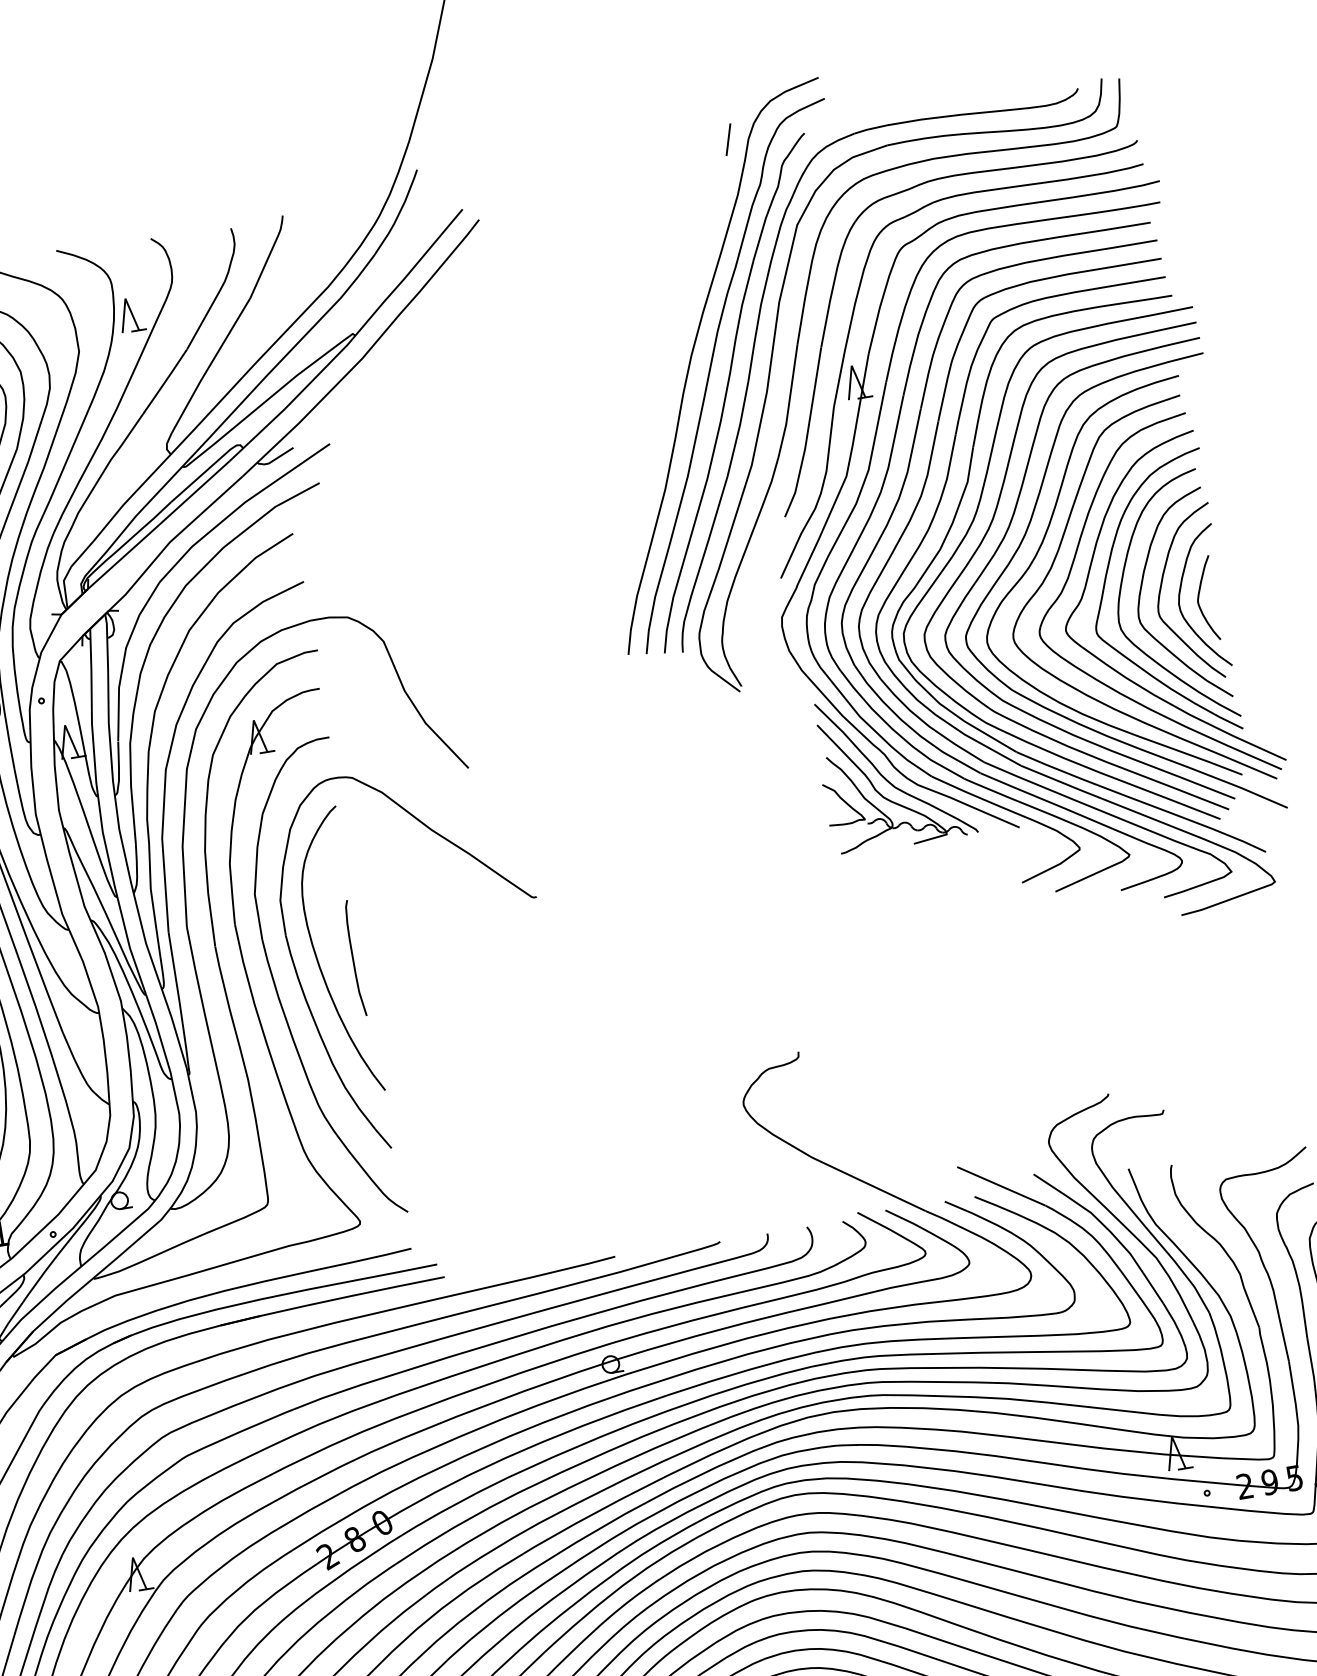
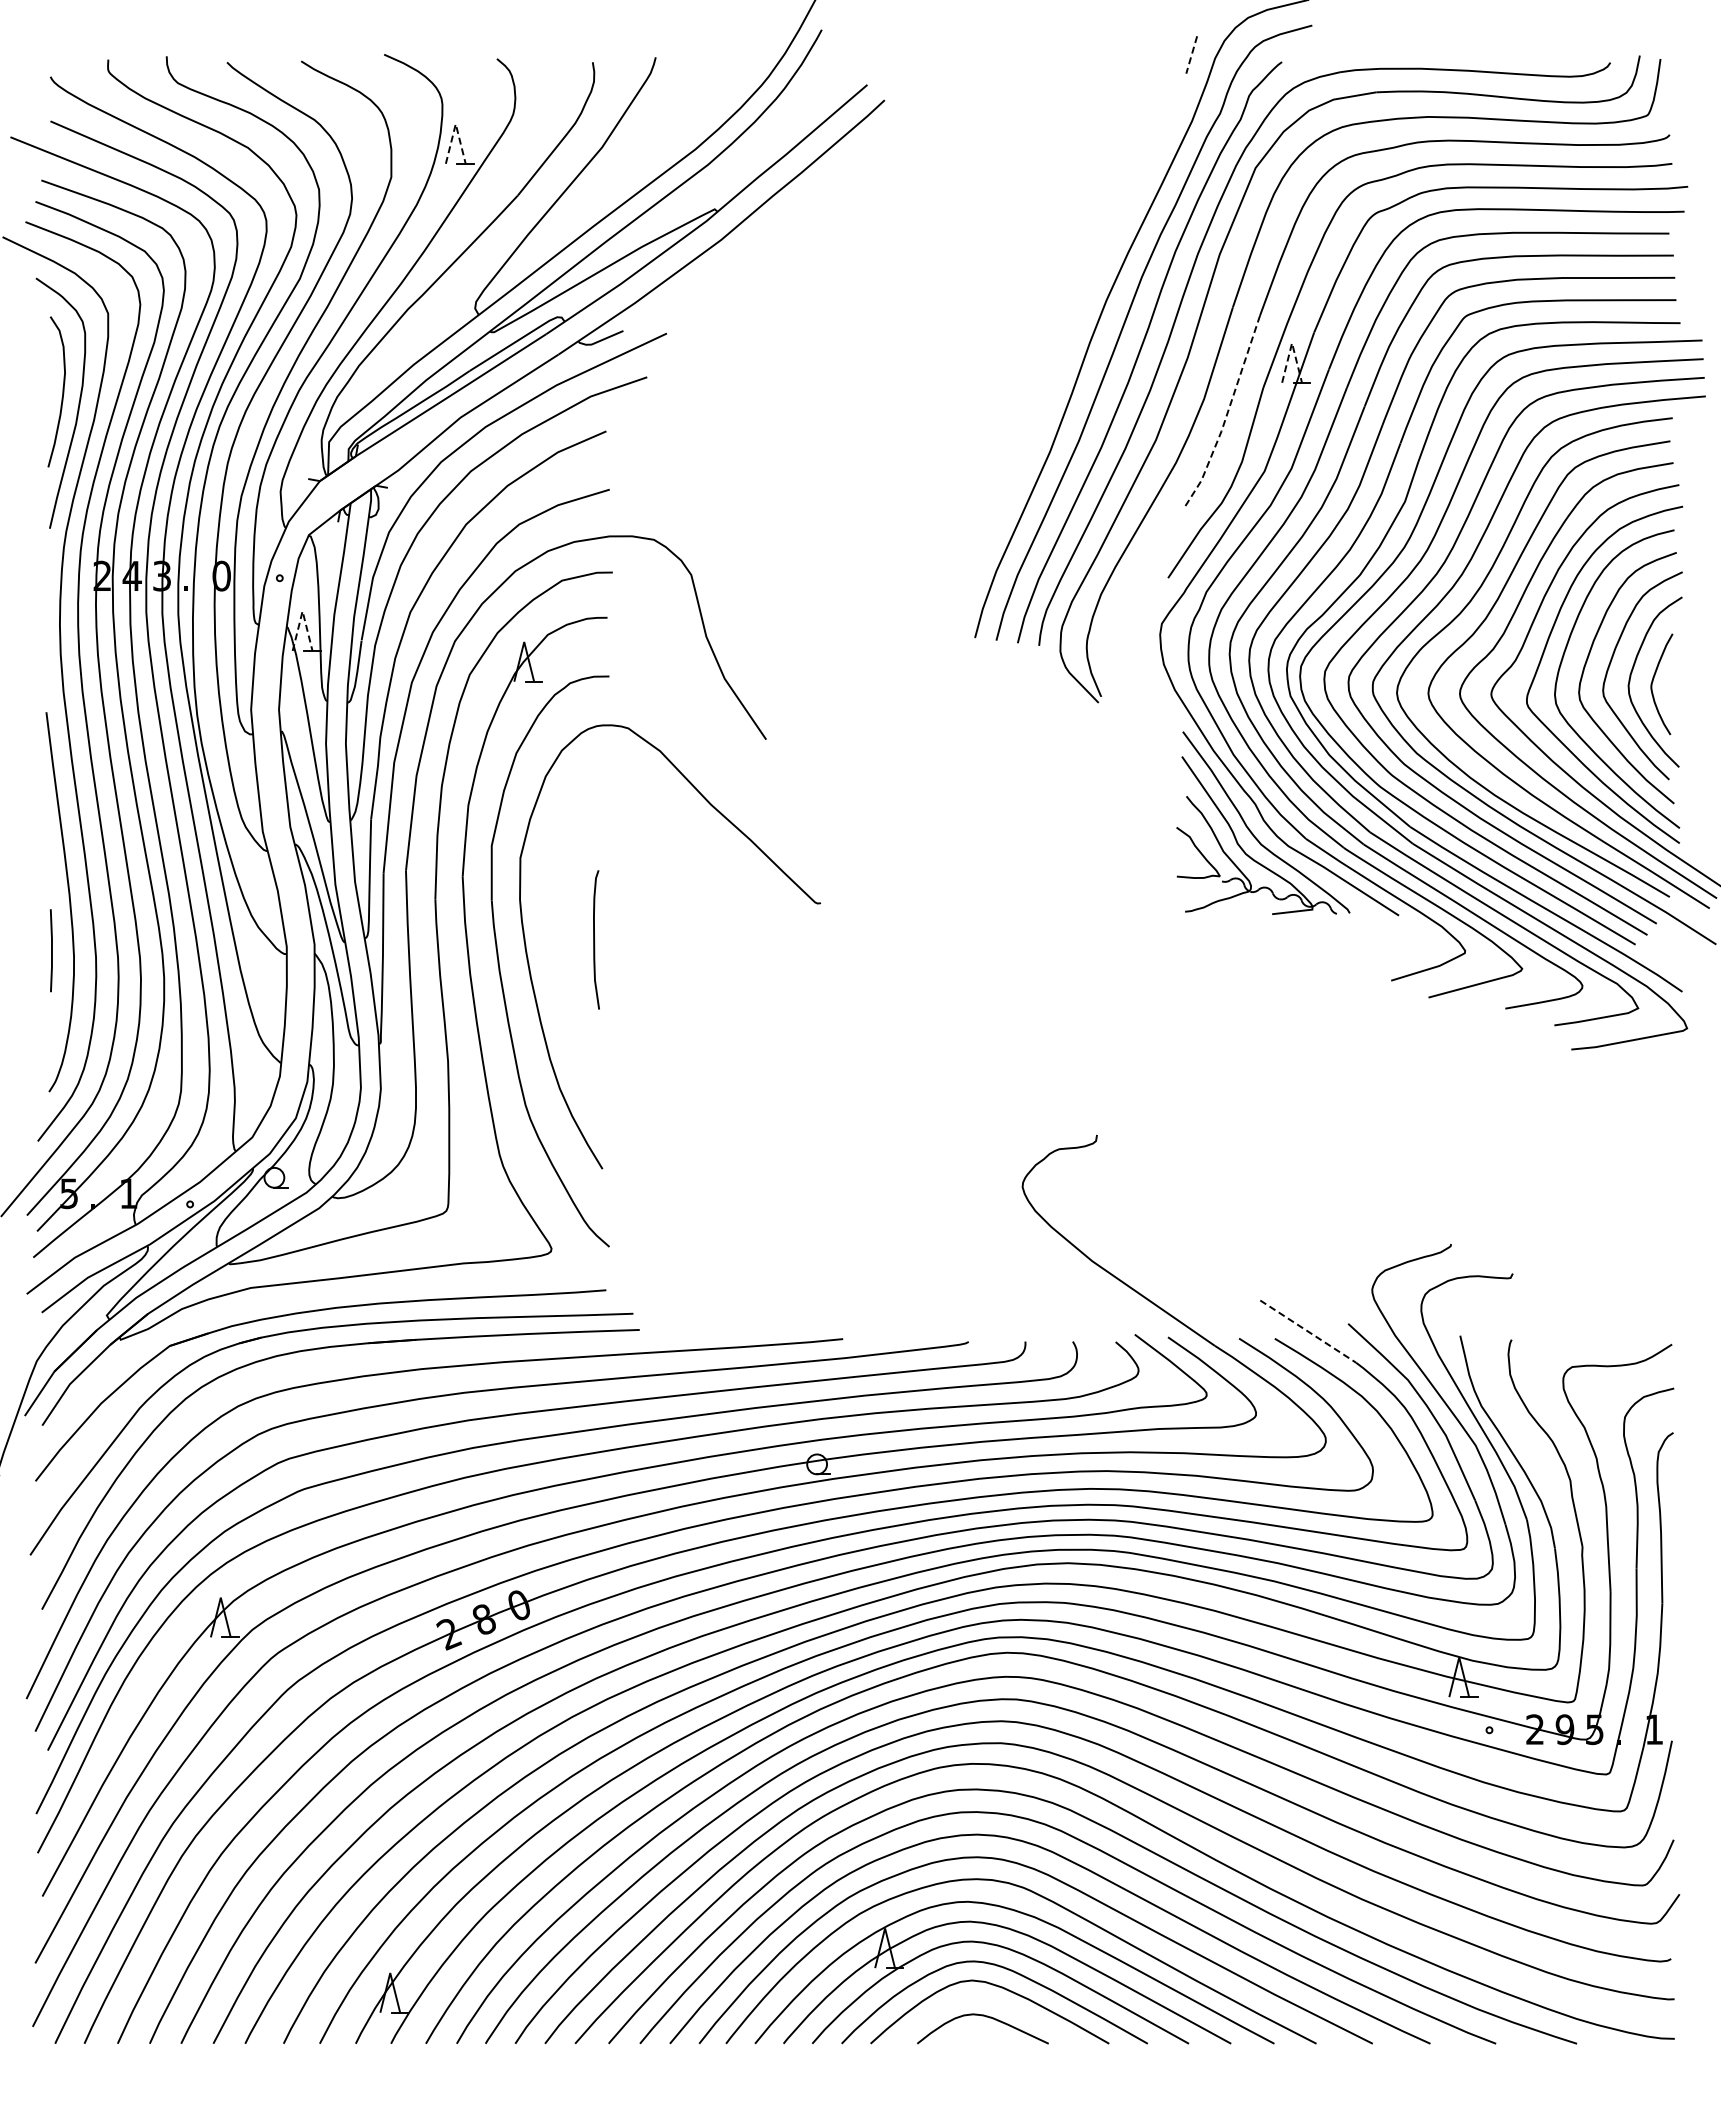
line: (728, 140) -> (1191, 55), solid -> dashed
line: (125, 299) -> (455, 124), solid -> dashed
line: (852, 366) -> (1292, 343), solid -> dashed
line: (807, 435) -> (1226, 415), solid -> dashed
line: (65, 725) -> (302, 611), solid -> dashed
curve: (318, 959) -> (553, 934), removed
line: (1001, 1186) -> (1308, 1331), solid -> dashed

